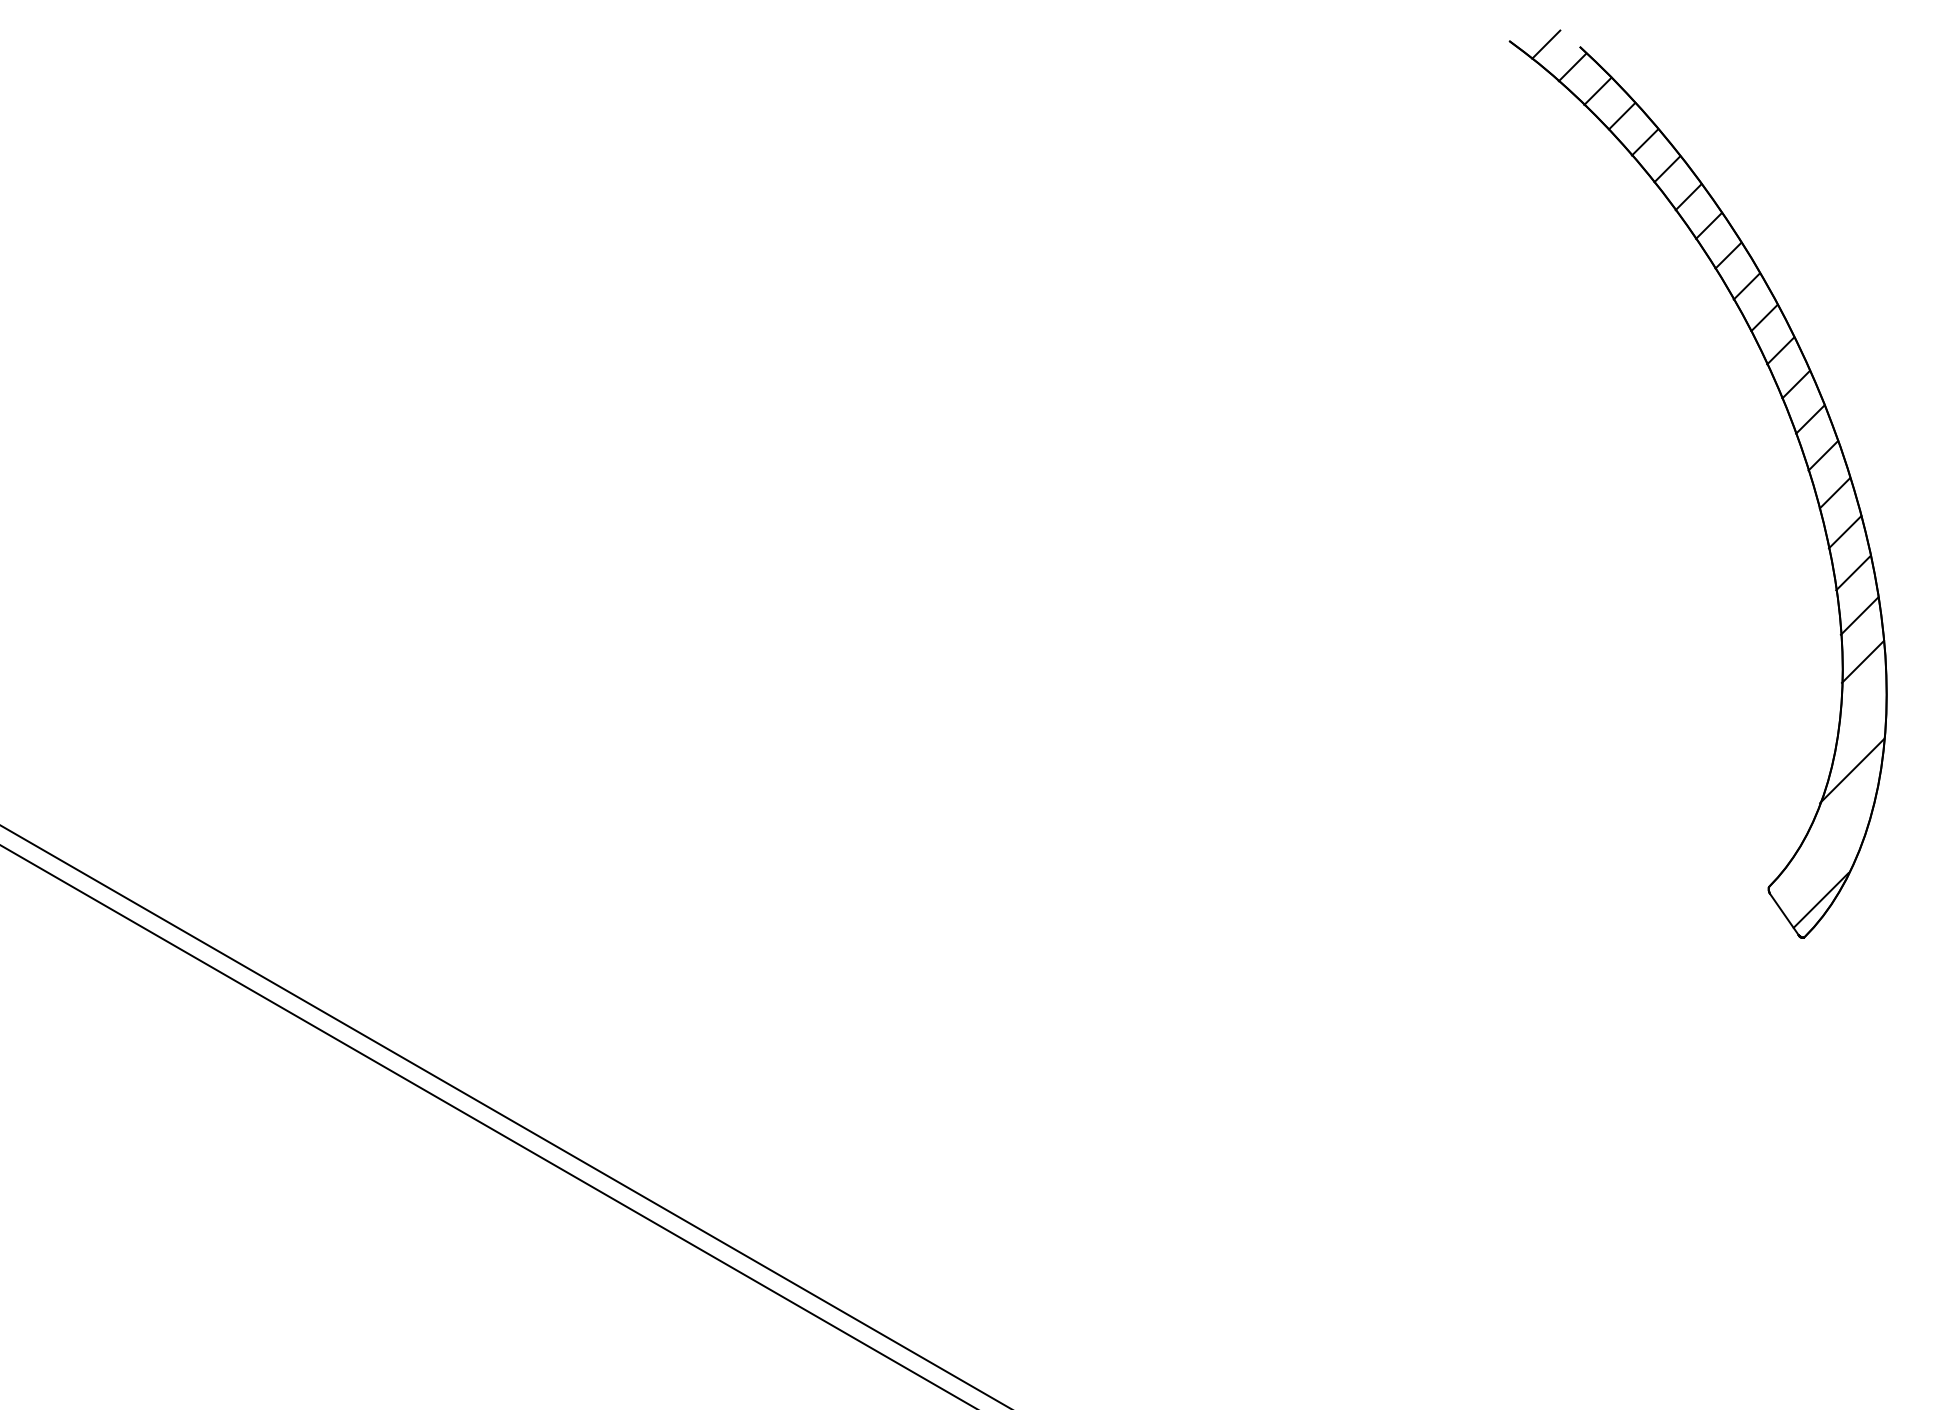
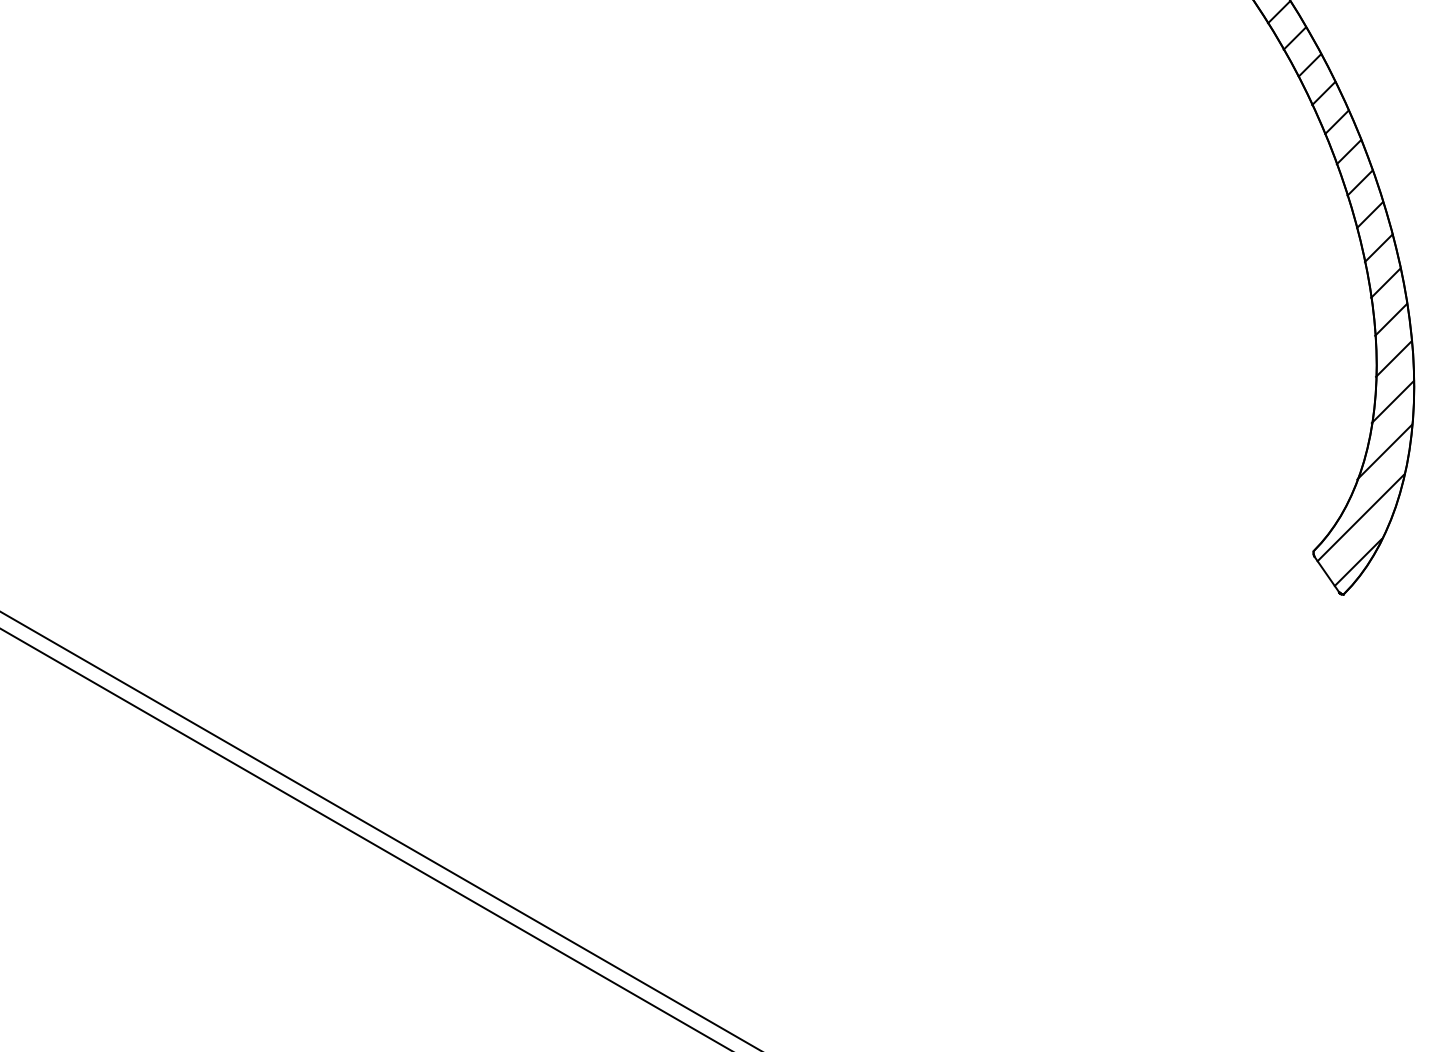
line: (1861, 711) -> (1392, 401), added
line: (1824, 847) -> (1361, 517), added

